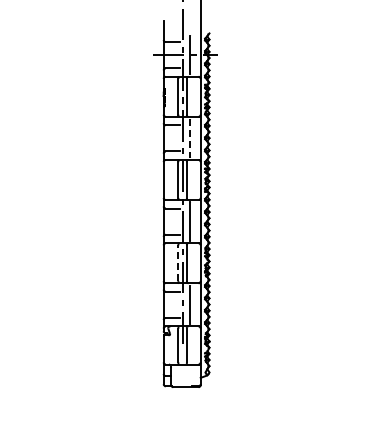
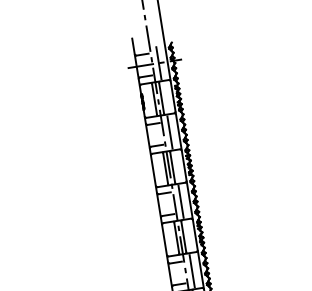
line: (190, 138) -> (170, 132), dashed -> solid
line: (178, 263) -> (176, 238), dashed -> solid

